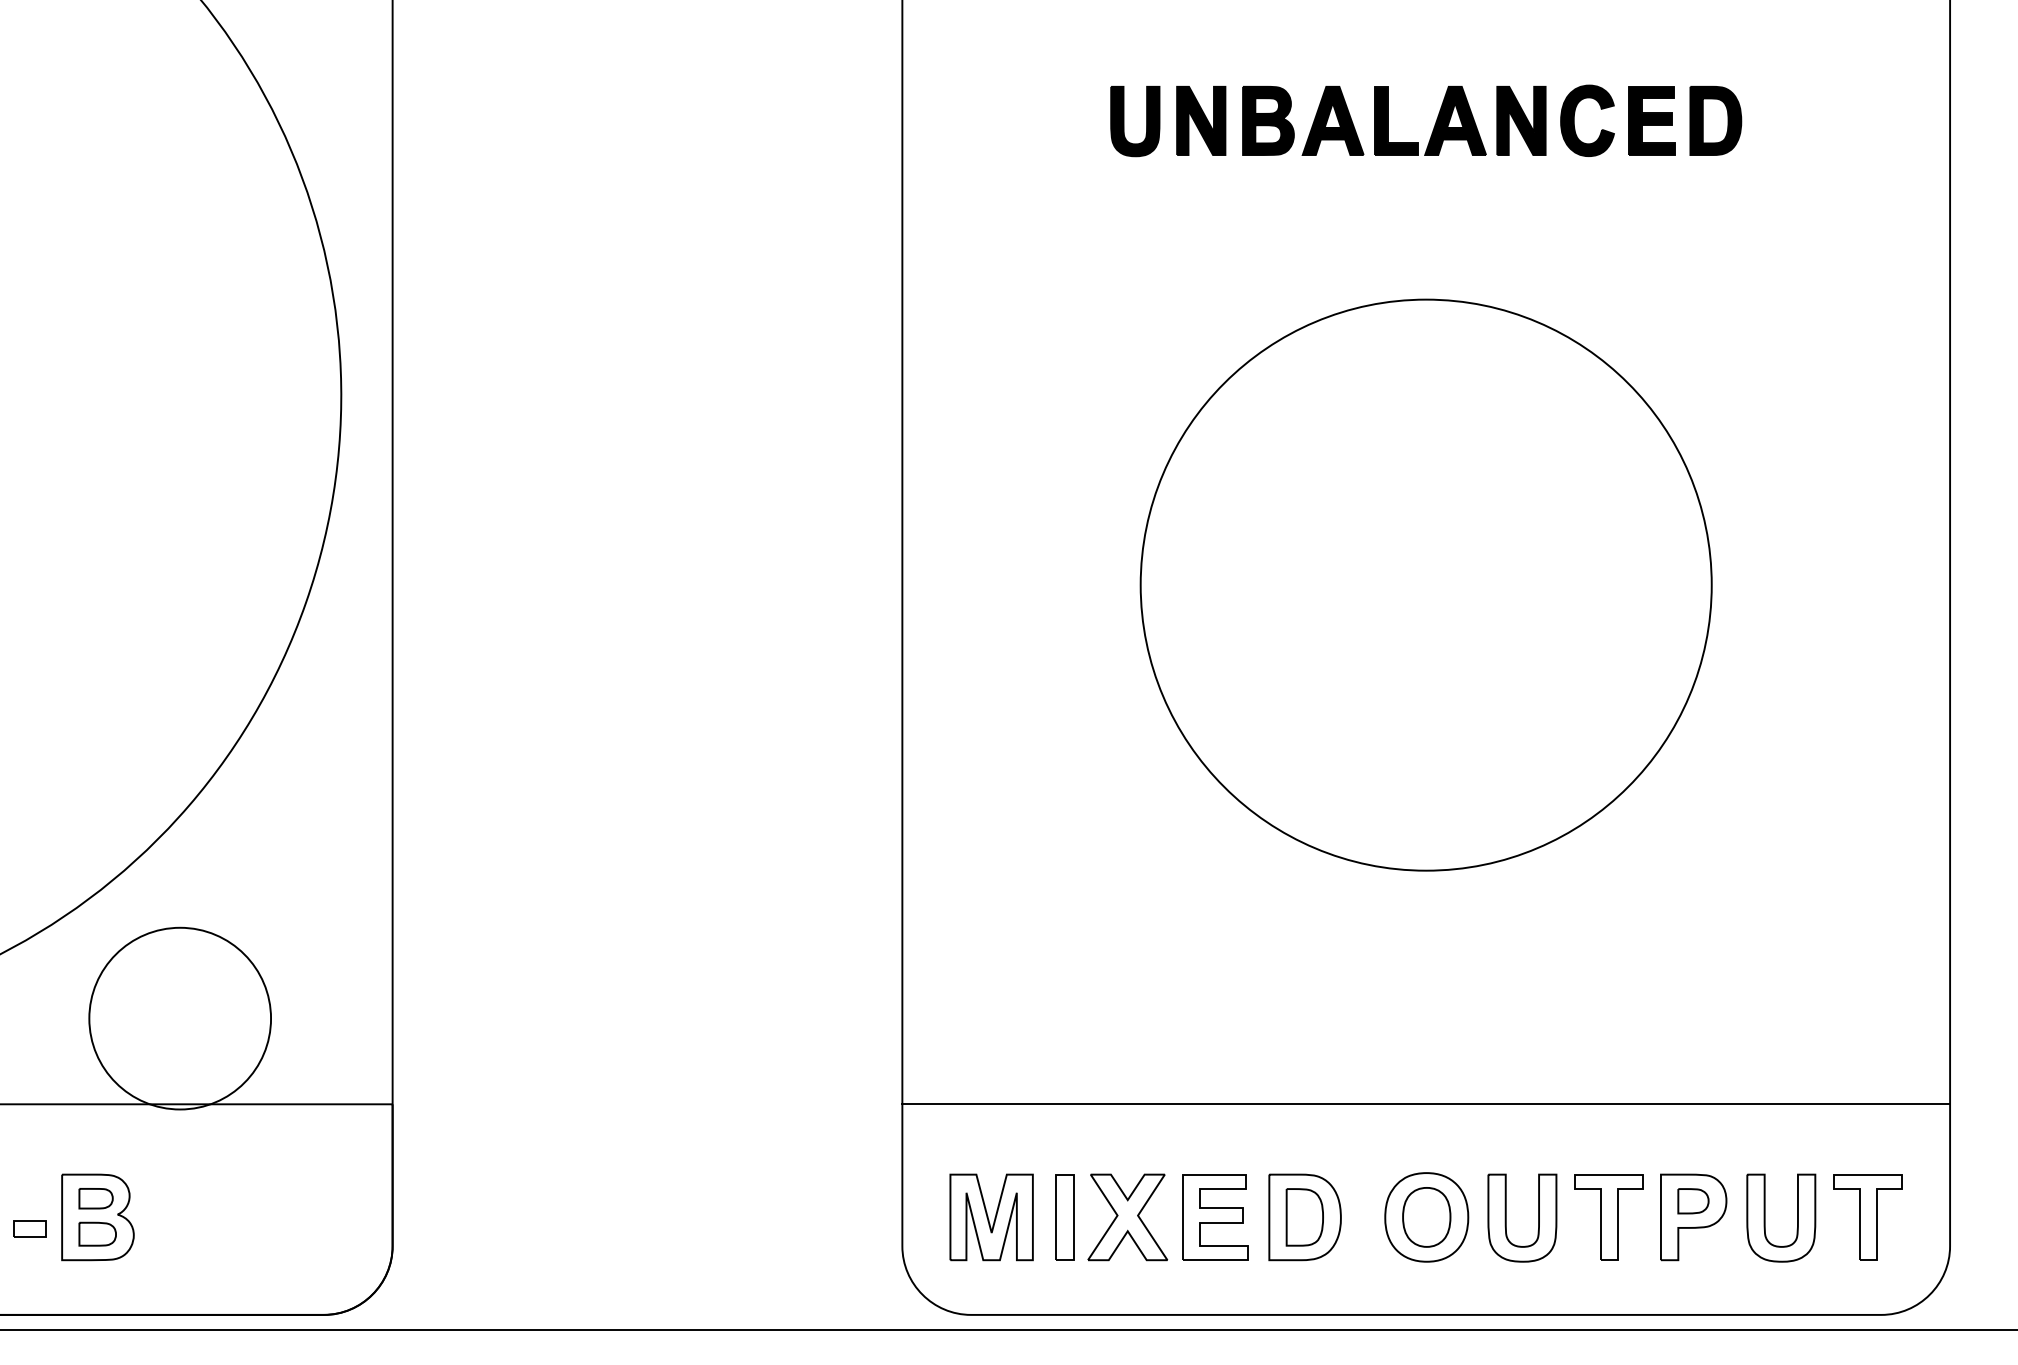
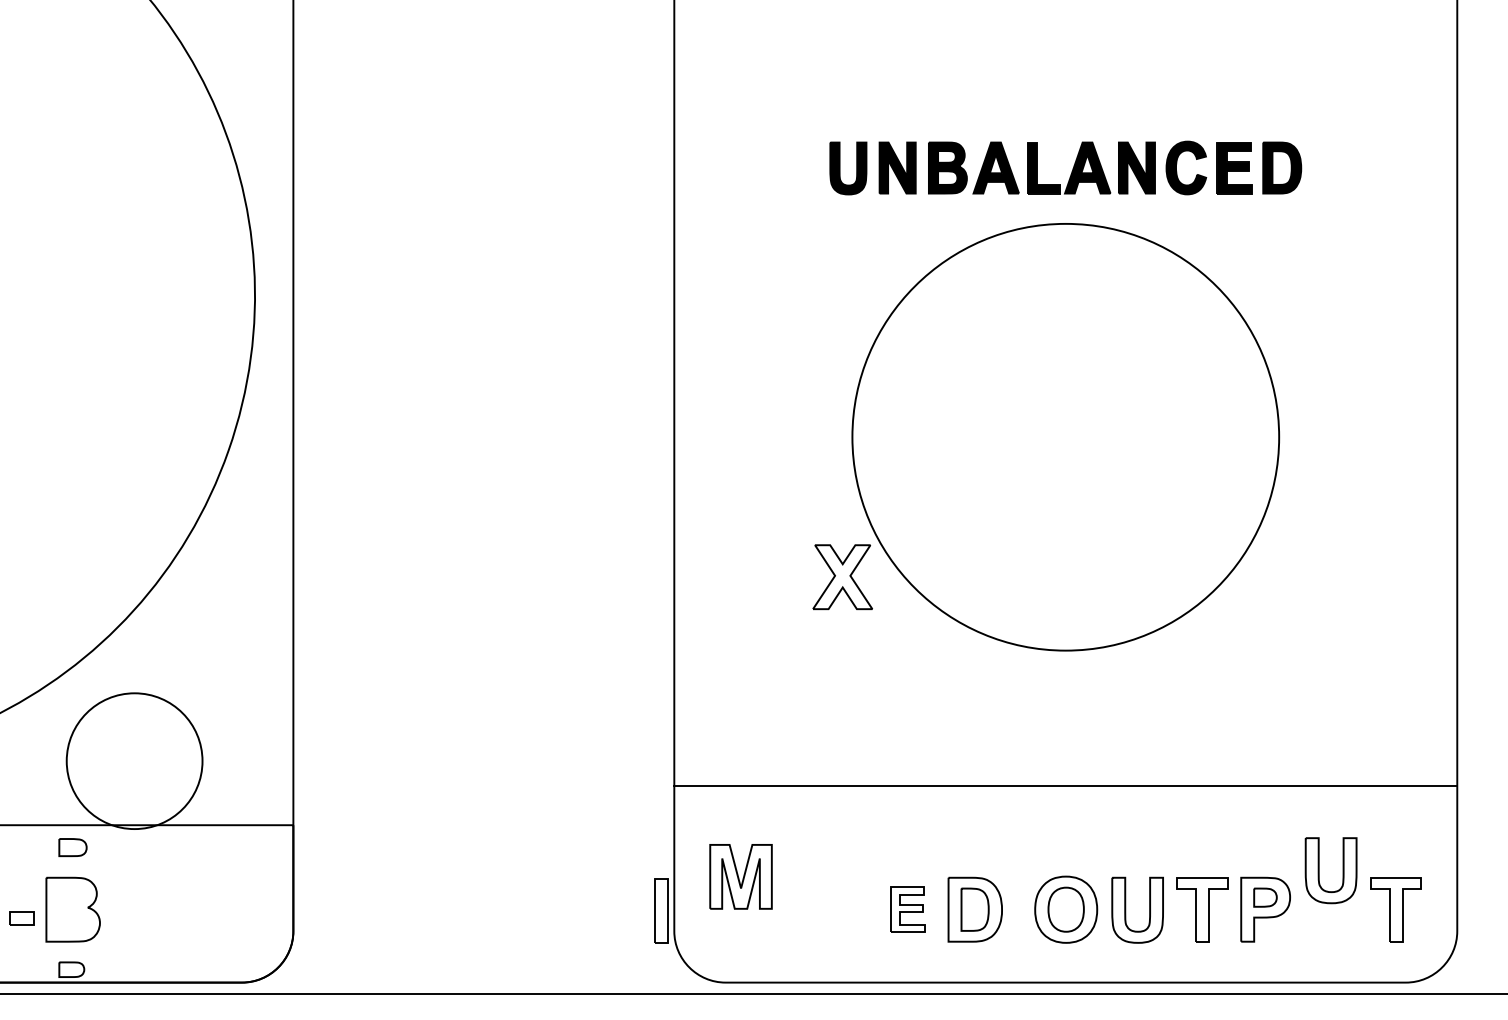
part: (1434, 124) -> (1071, 170), moved
line: (1426, 1104) -> (1065, 786), moved
part: (95, 1198) -> (71, 969), moved
part: (991, 1217) -> (740, 876), moved
part: (1064, 1217) -> (660, 911), moved
part: (1127, 1217) -> (842, 577), moved
part: (1215, 1217) -> (908, 909), size x0.7
part: (1765, 1217) -> (1319, 870), moved
part: (97, 1233) -> (72, 847), moved

